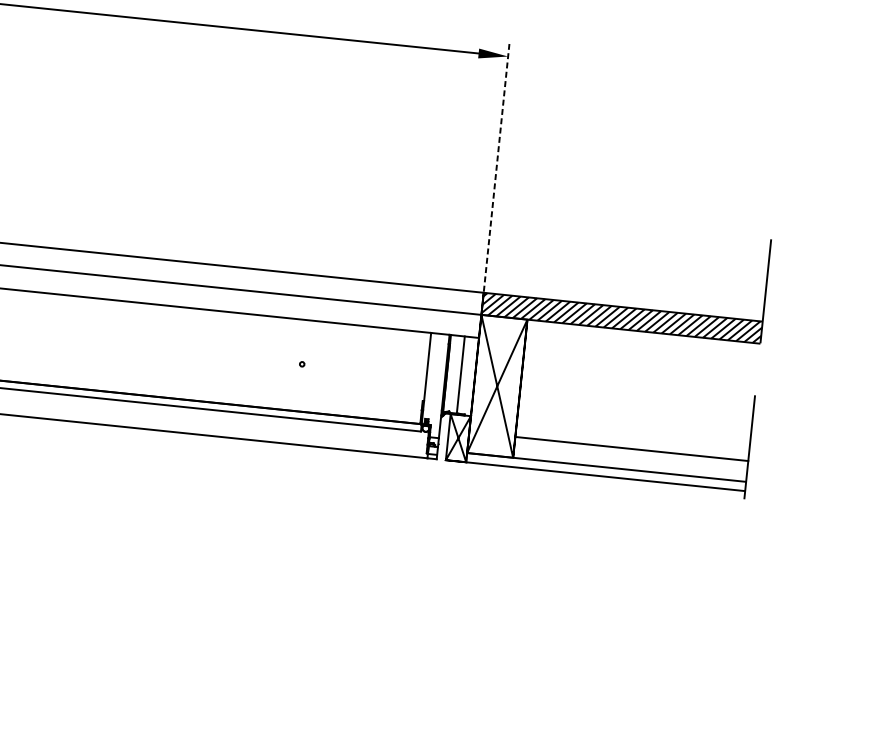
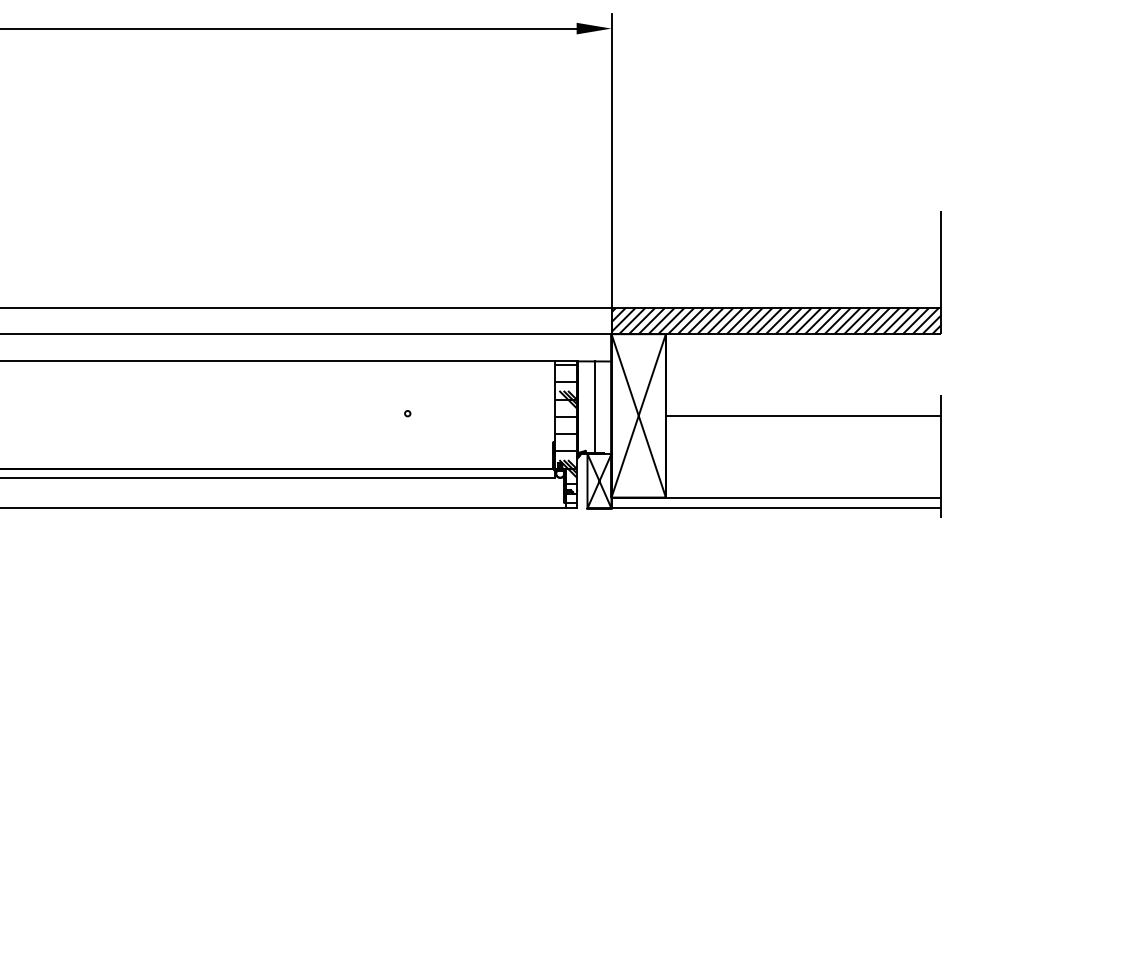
line: (496, 167) -> (611, 159), dashed -> solid
hatch: (434, 384) -> (565, 421), added
line: (631, 448) -> (803, 415), moved

